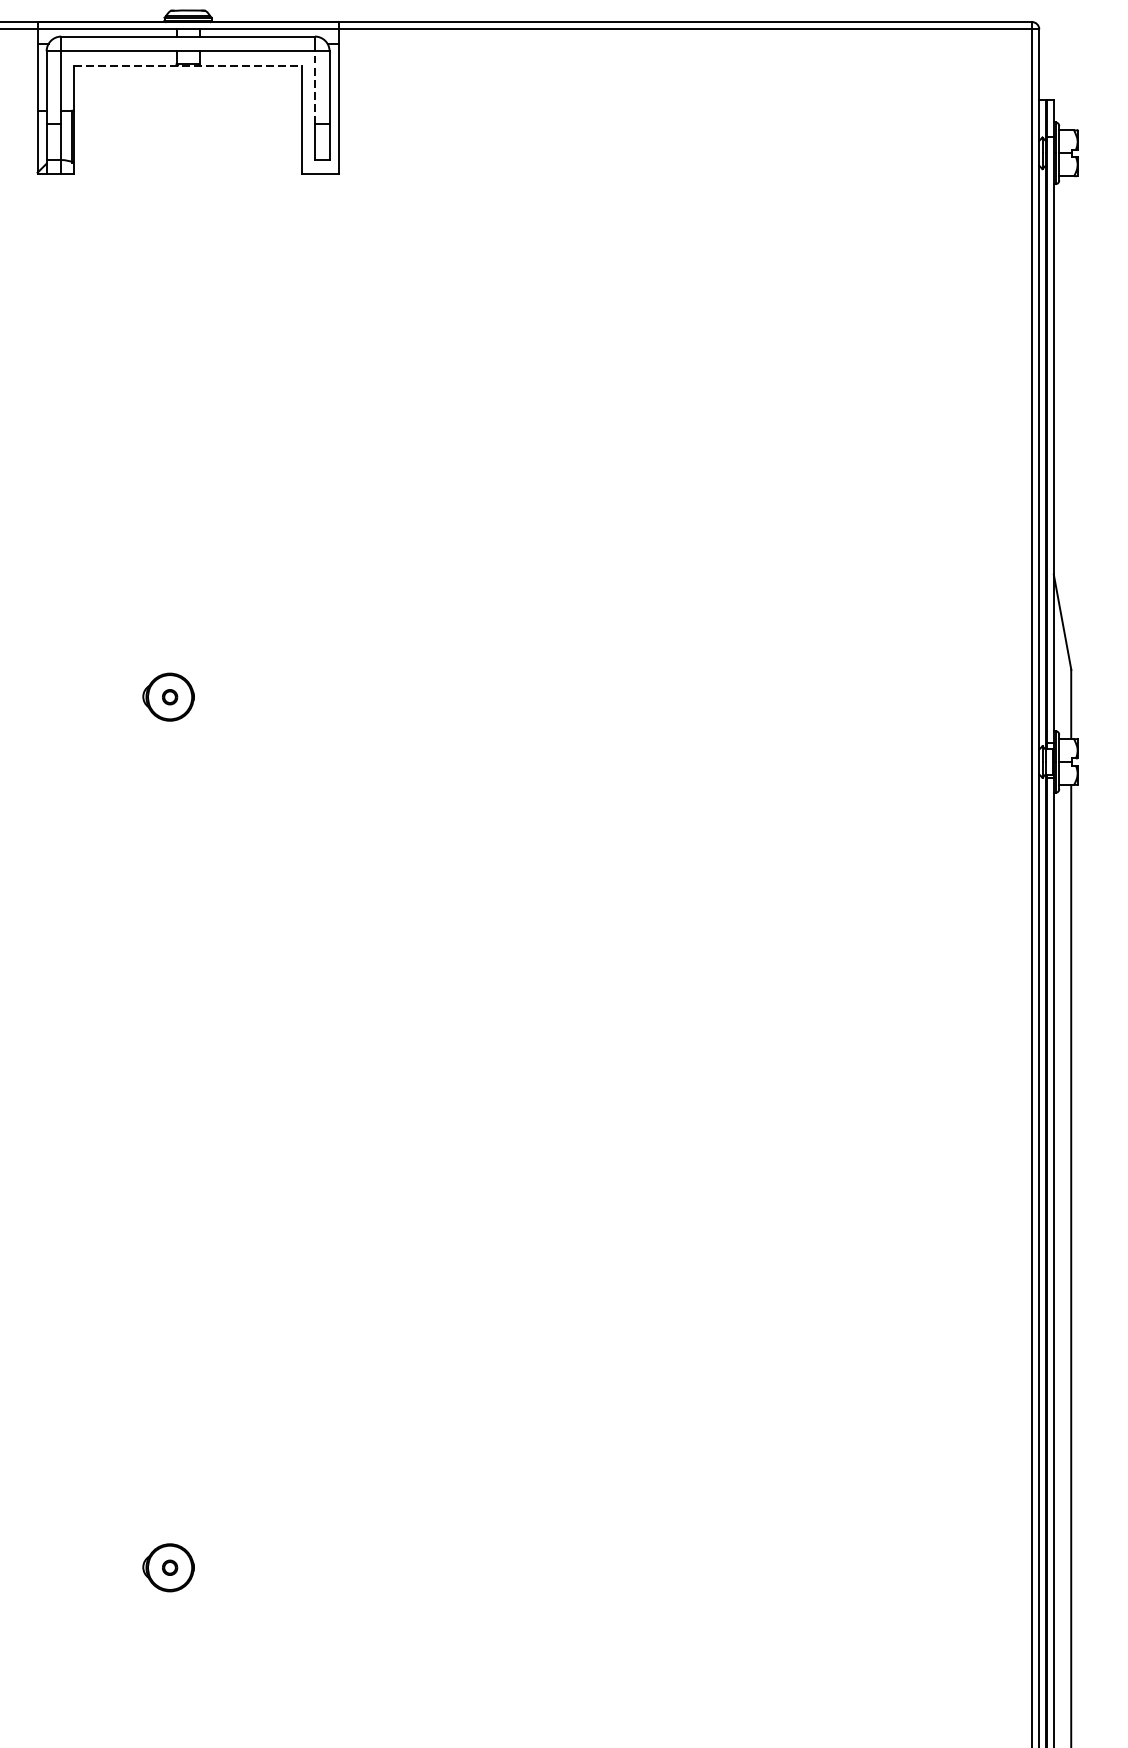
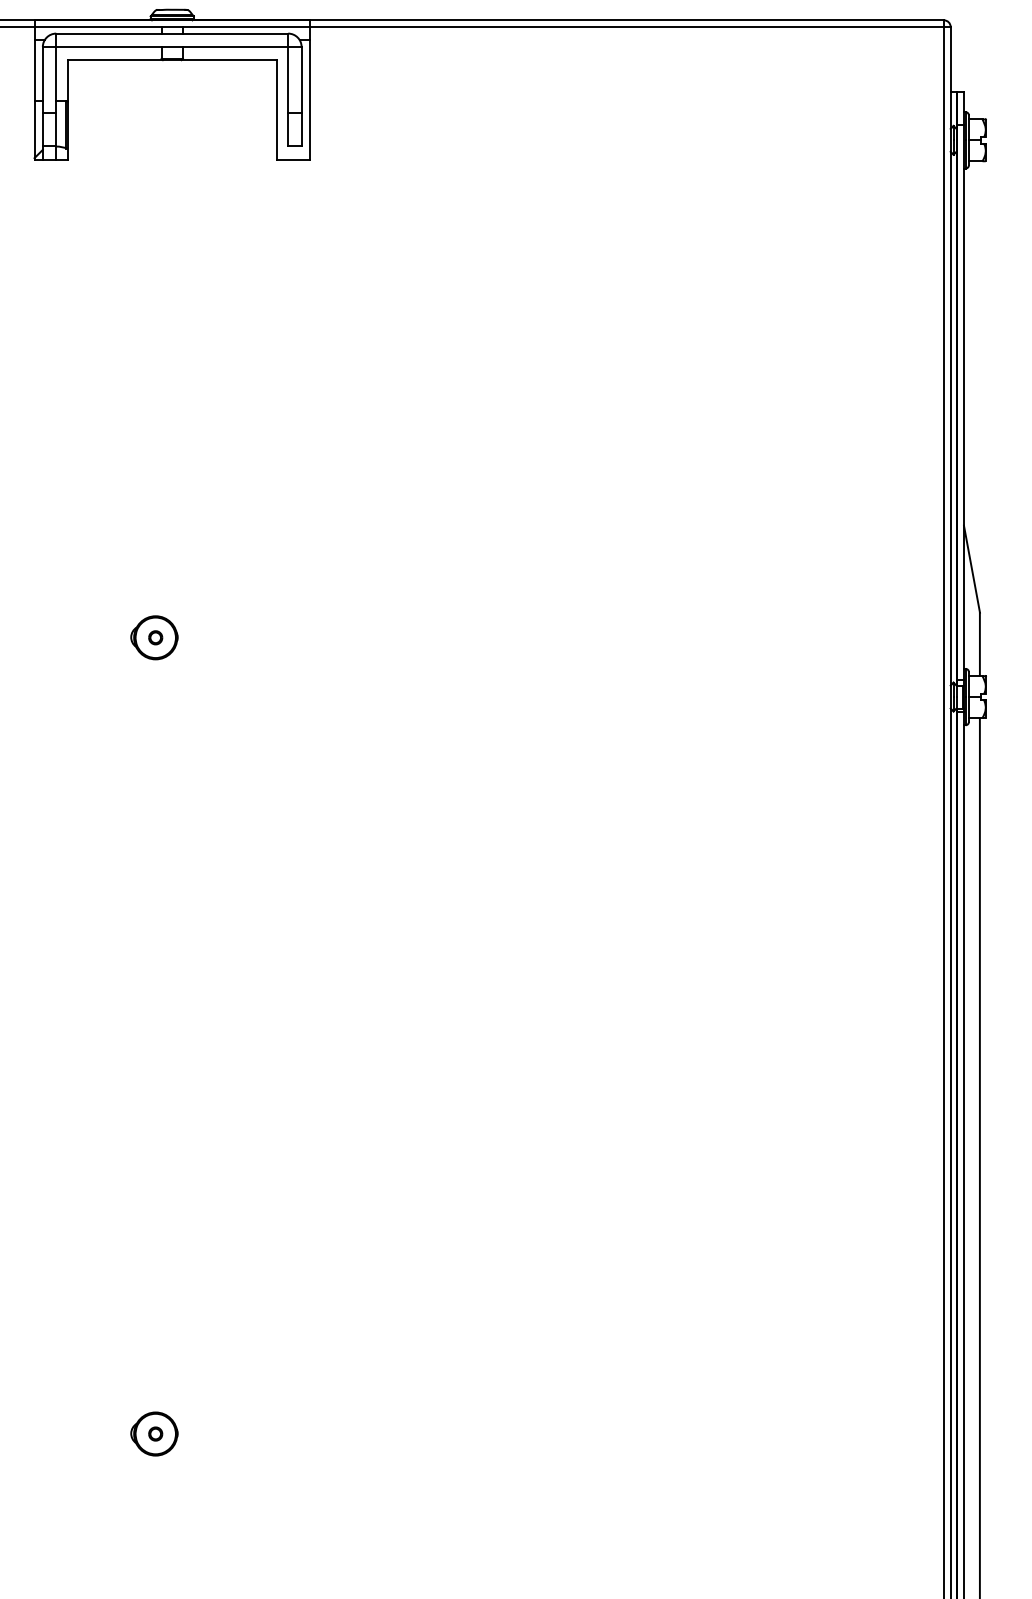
line: (188, 65) -> (172, 60), dashed -> solid
line: (315, 86) -> (288, 79), dashed -> solid

